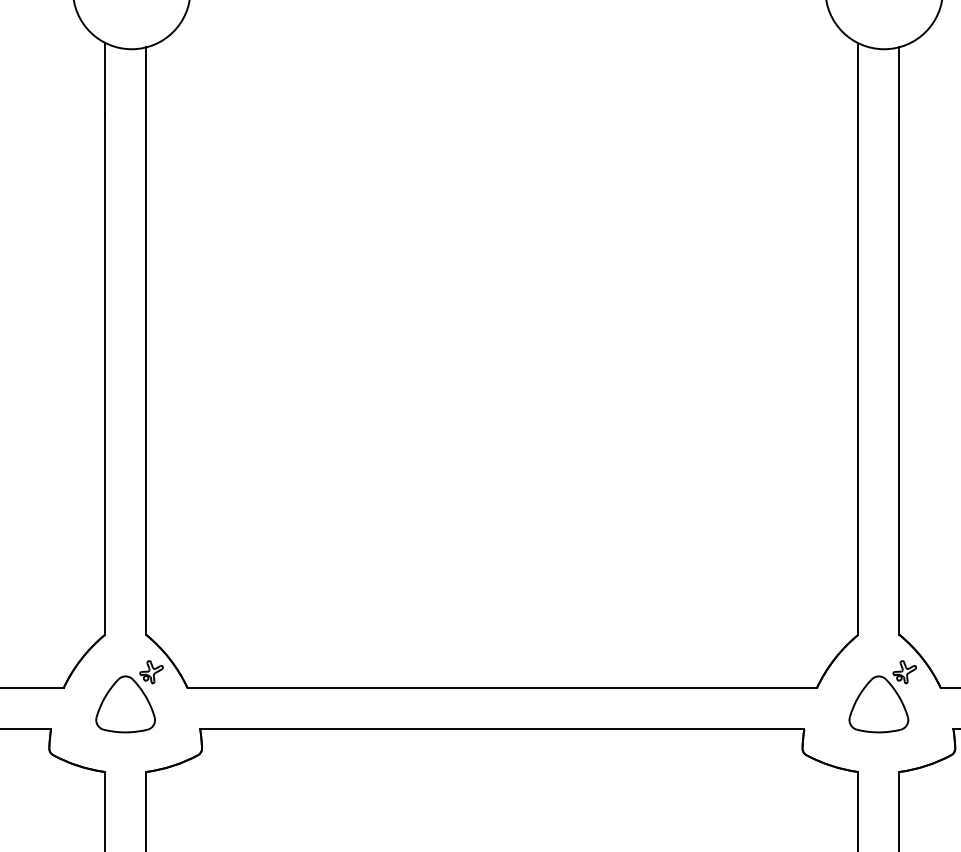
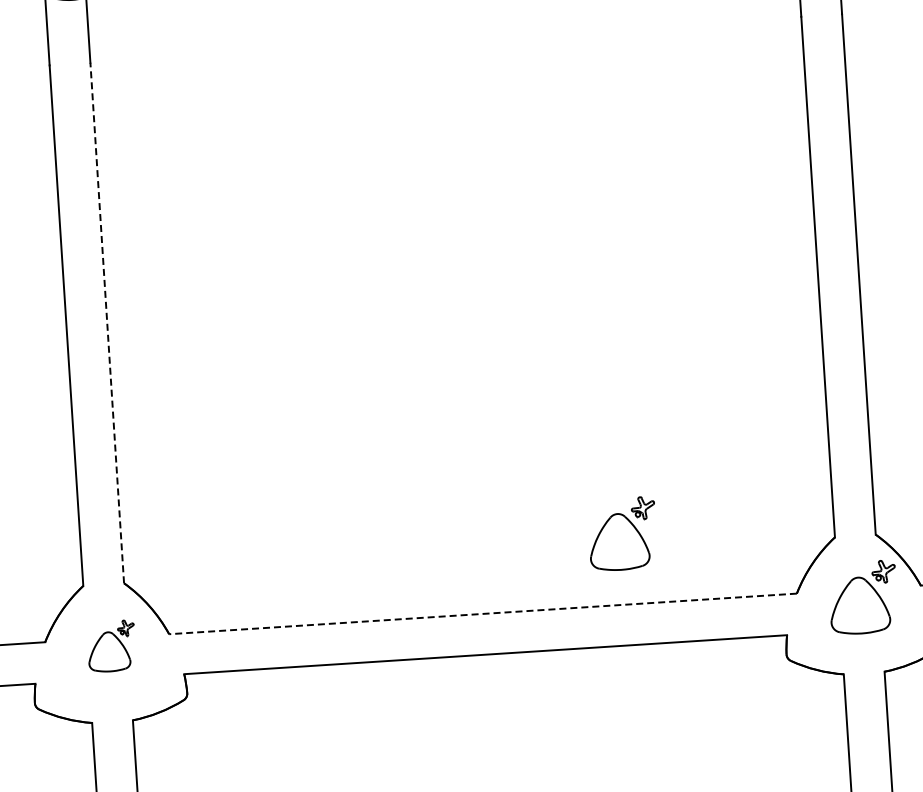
line: (146, 373) -> (107, 322), solid -> dashed
part: (646, 617) -> (622, 533), added
line: (502, 688) -> (483, 613), solid -> dashed
part: (129, 696) -> (111, 646), size x0.7

